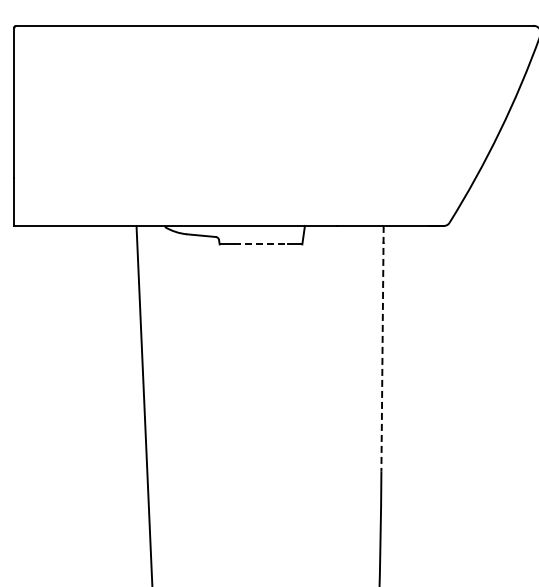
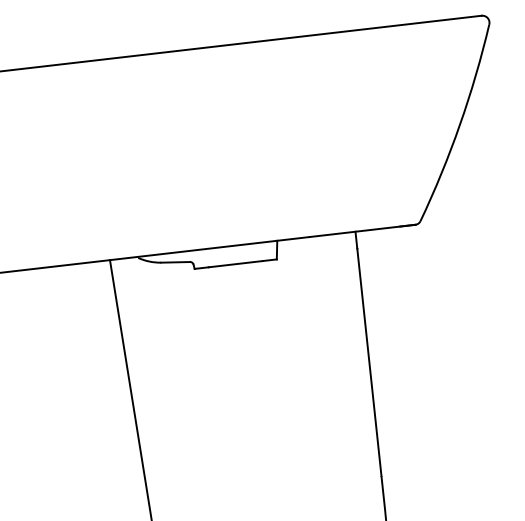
line: (261, 244) -> (236, 264), dashed -> solid
line: (382, 348) -> (368, 353), dashed -> solid

